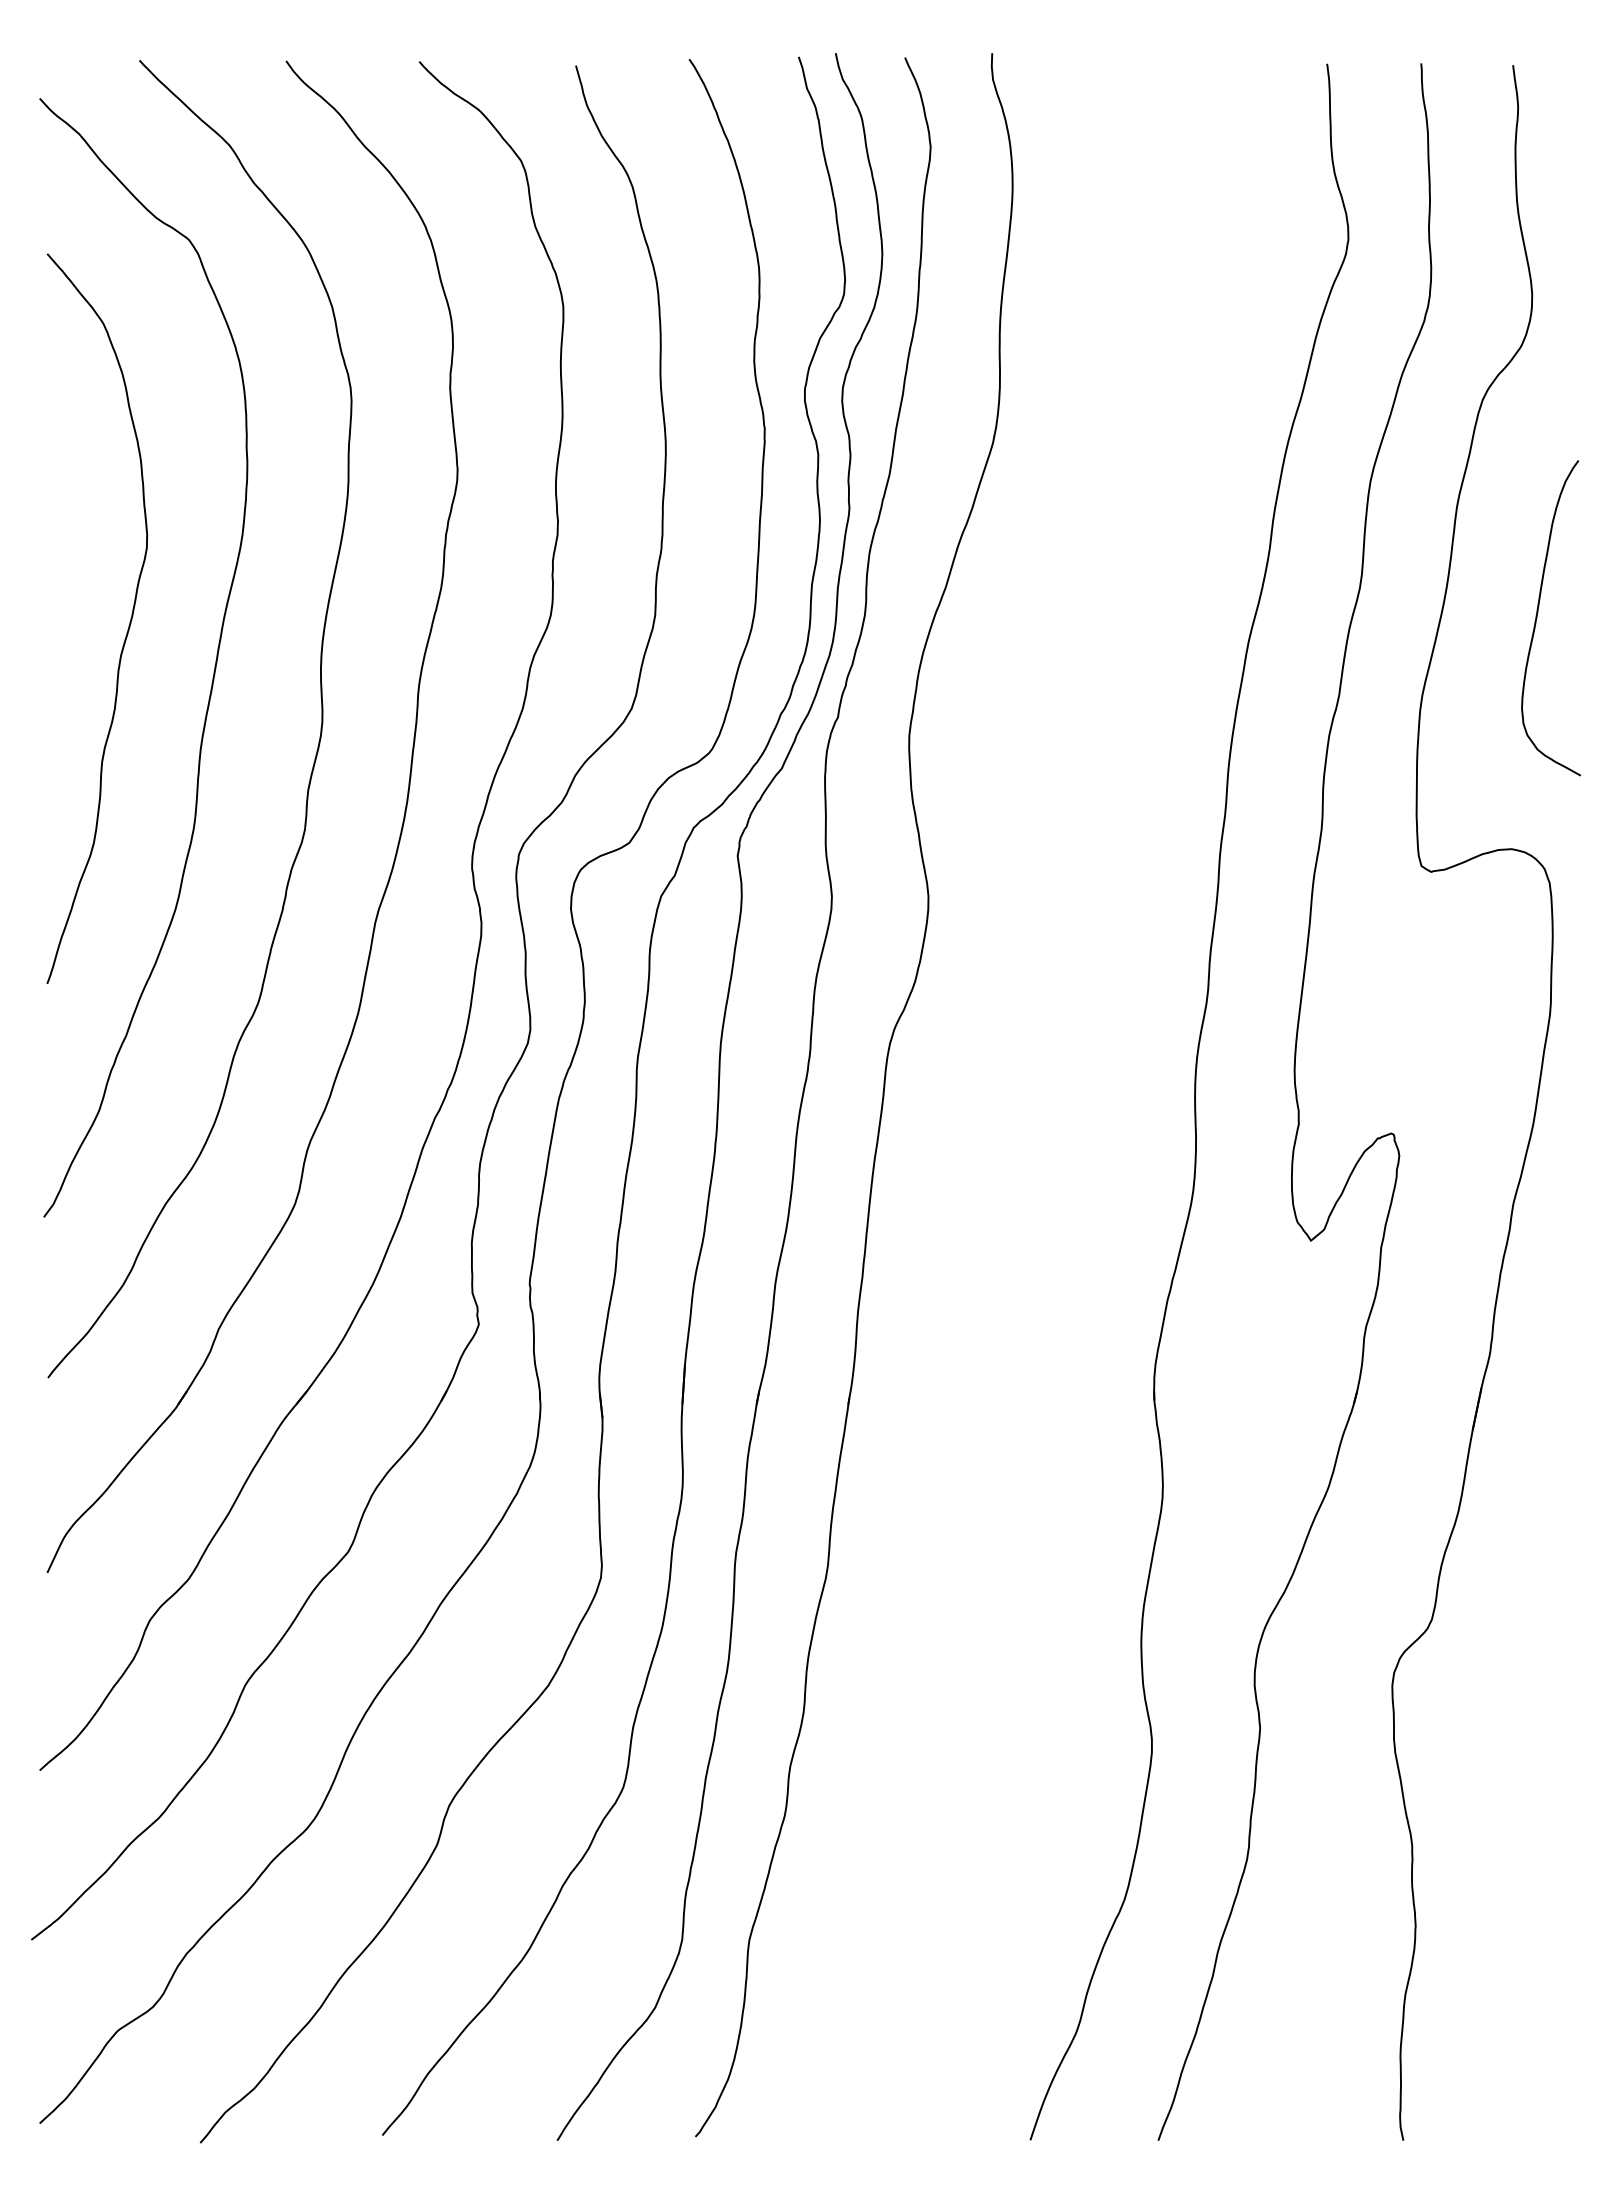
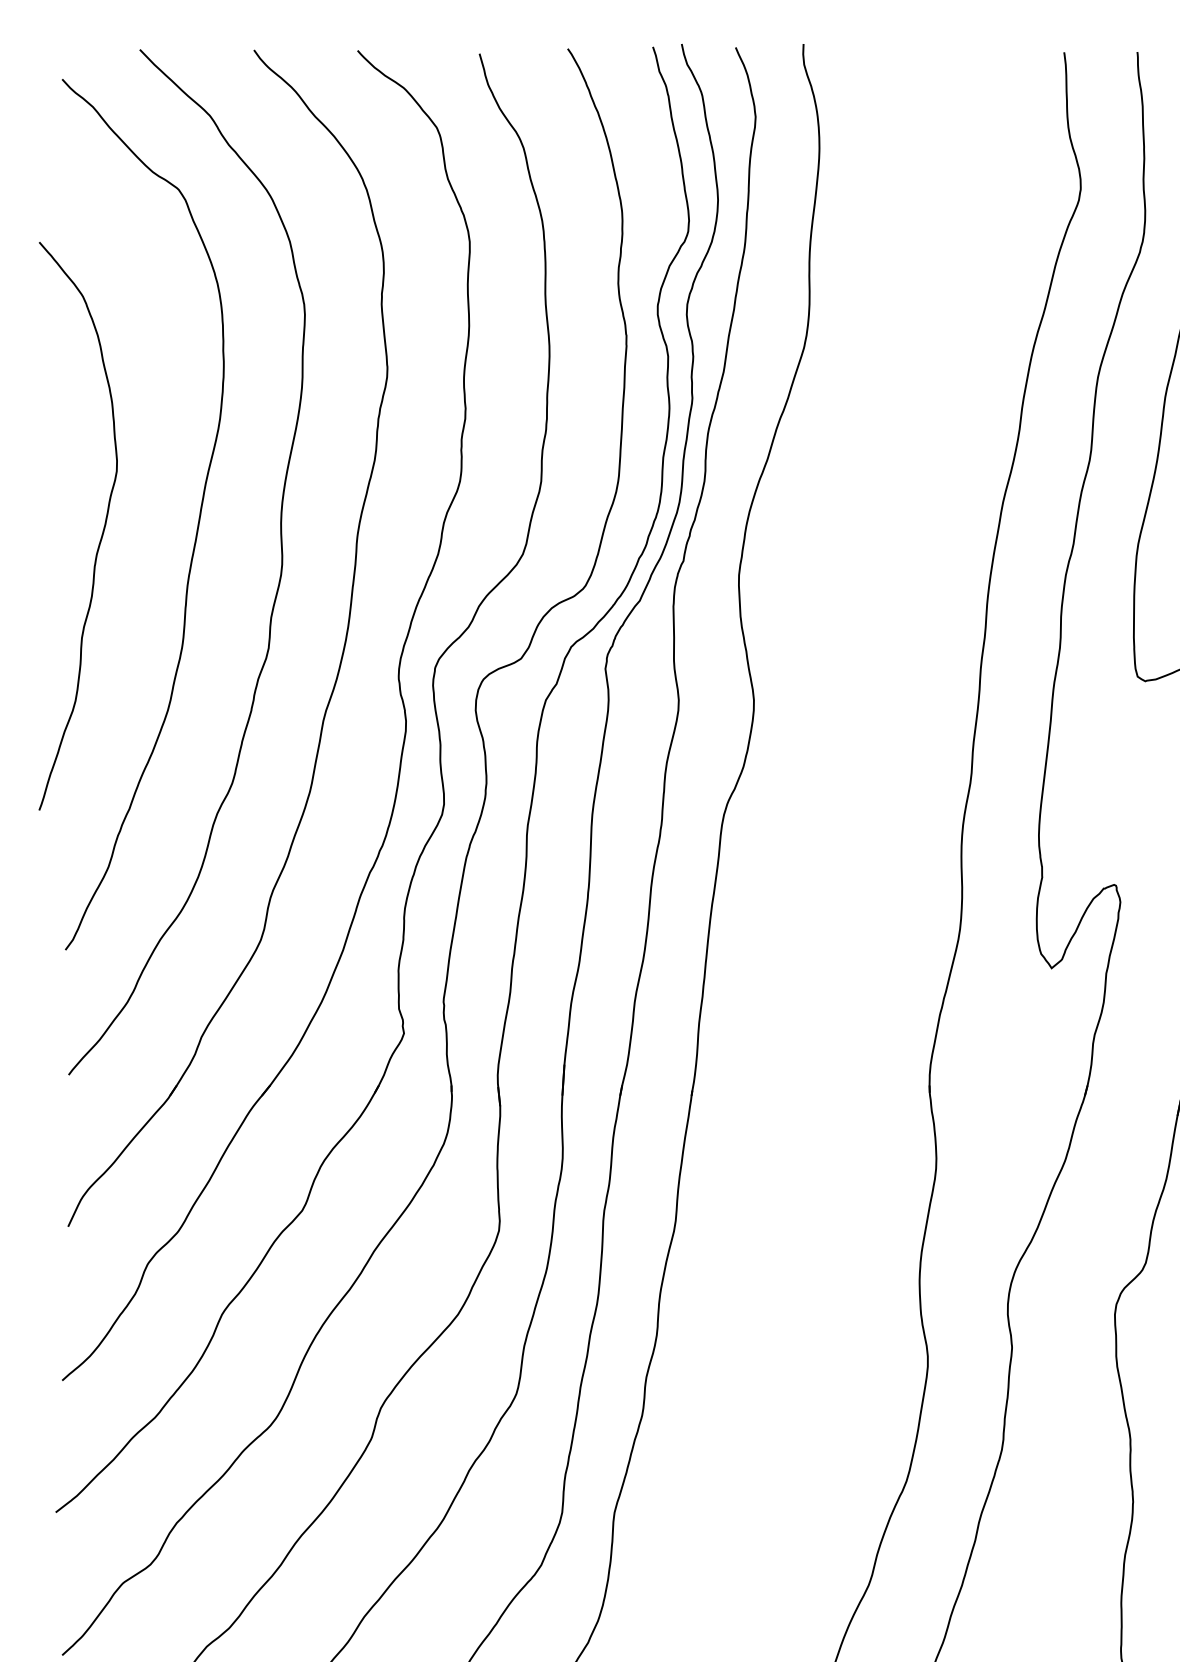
curve: (128, 625) -> (102, 531), moved

